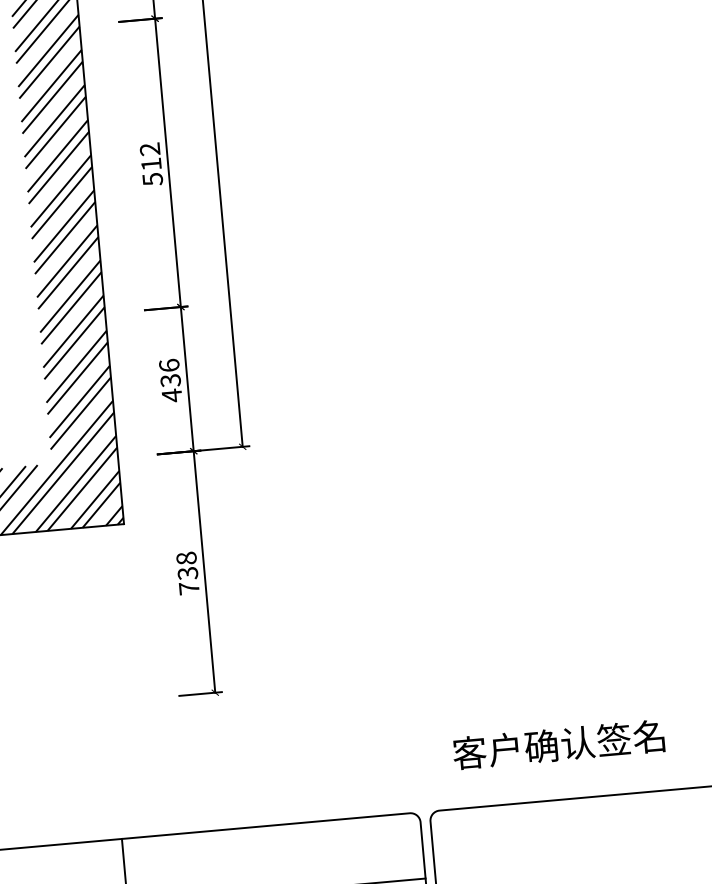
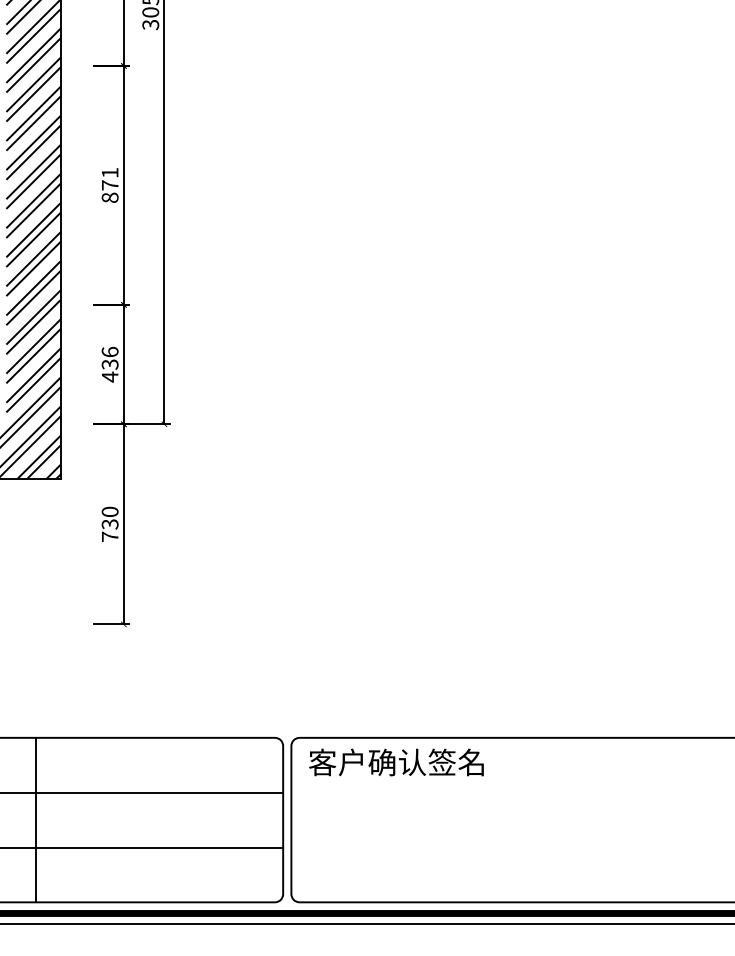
text: (150, 164) -> (109, 185), 512 -> 871
text: (186, 557) -> (110, 511), 738 -> 730
text: (558, 744) -> (396, 762), moved

